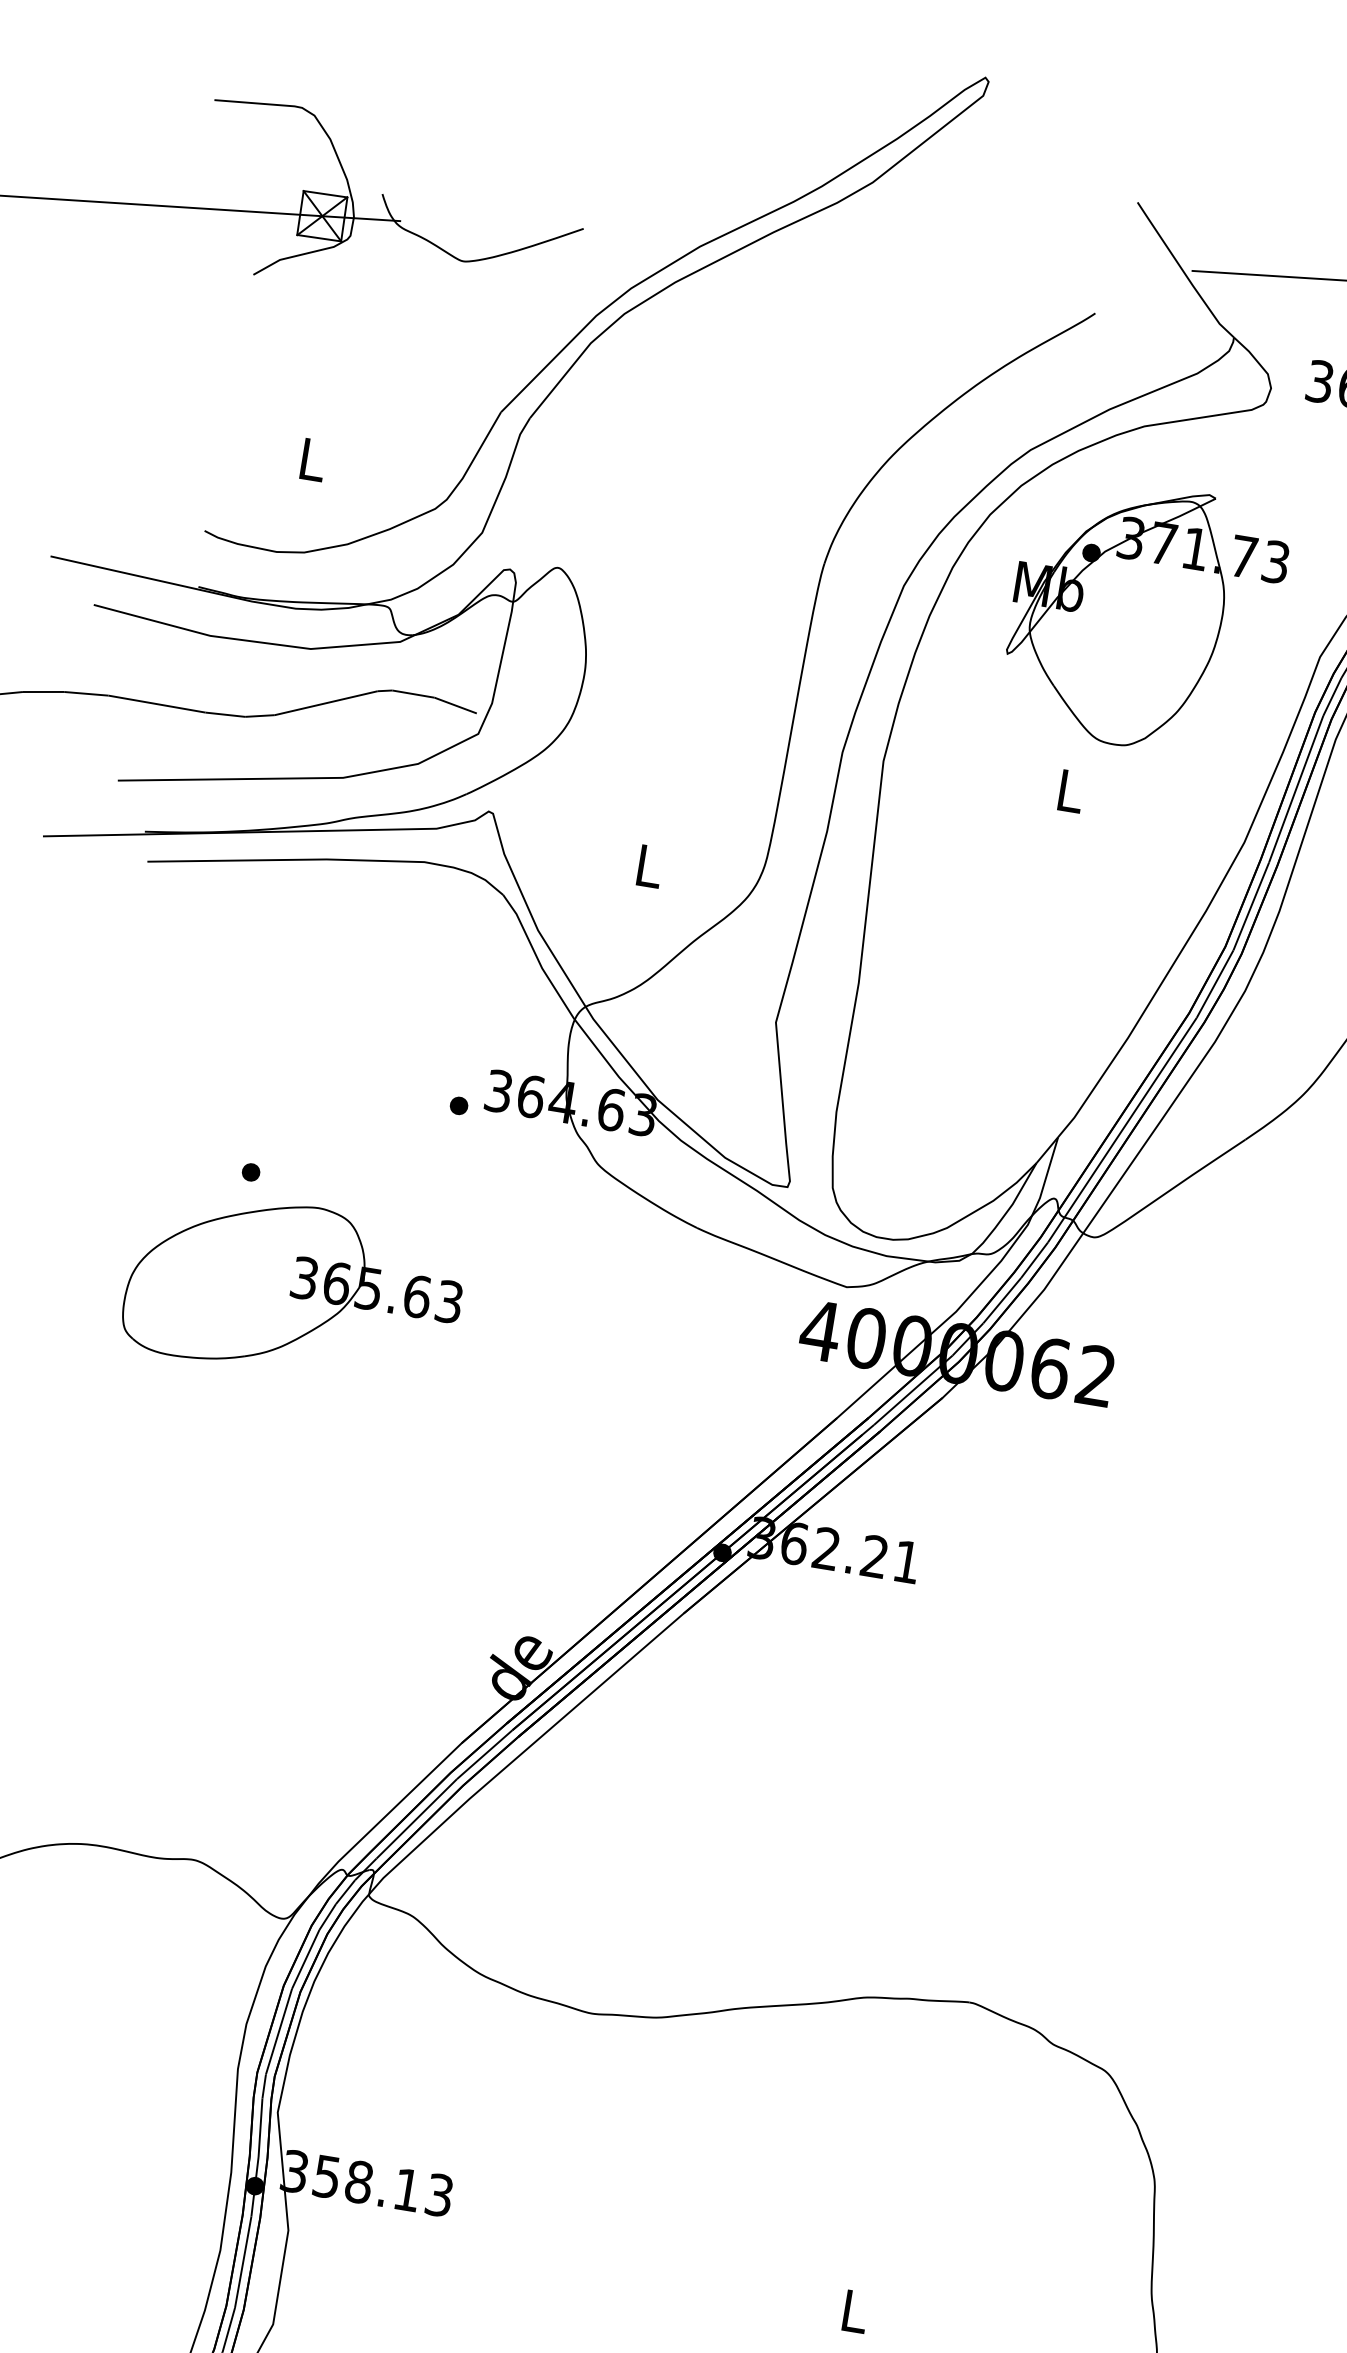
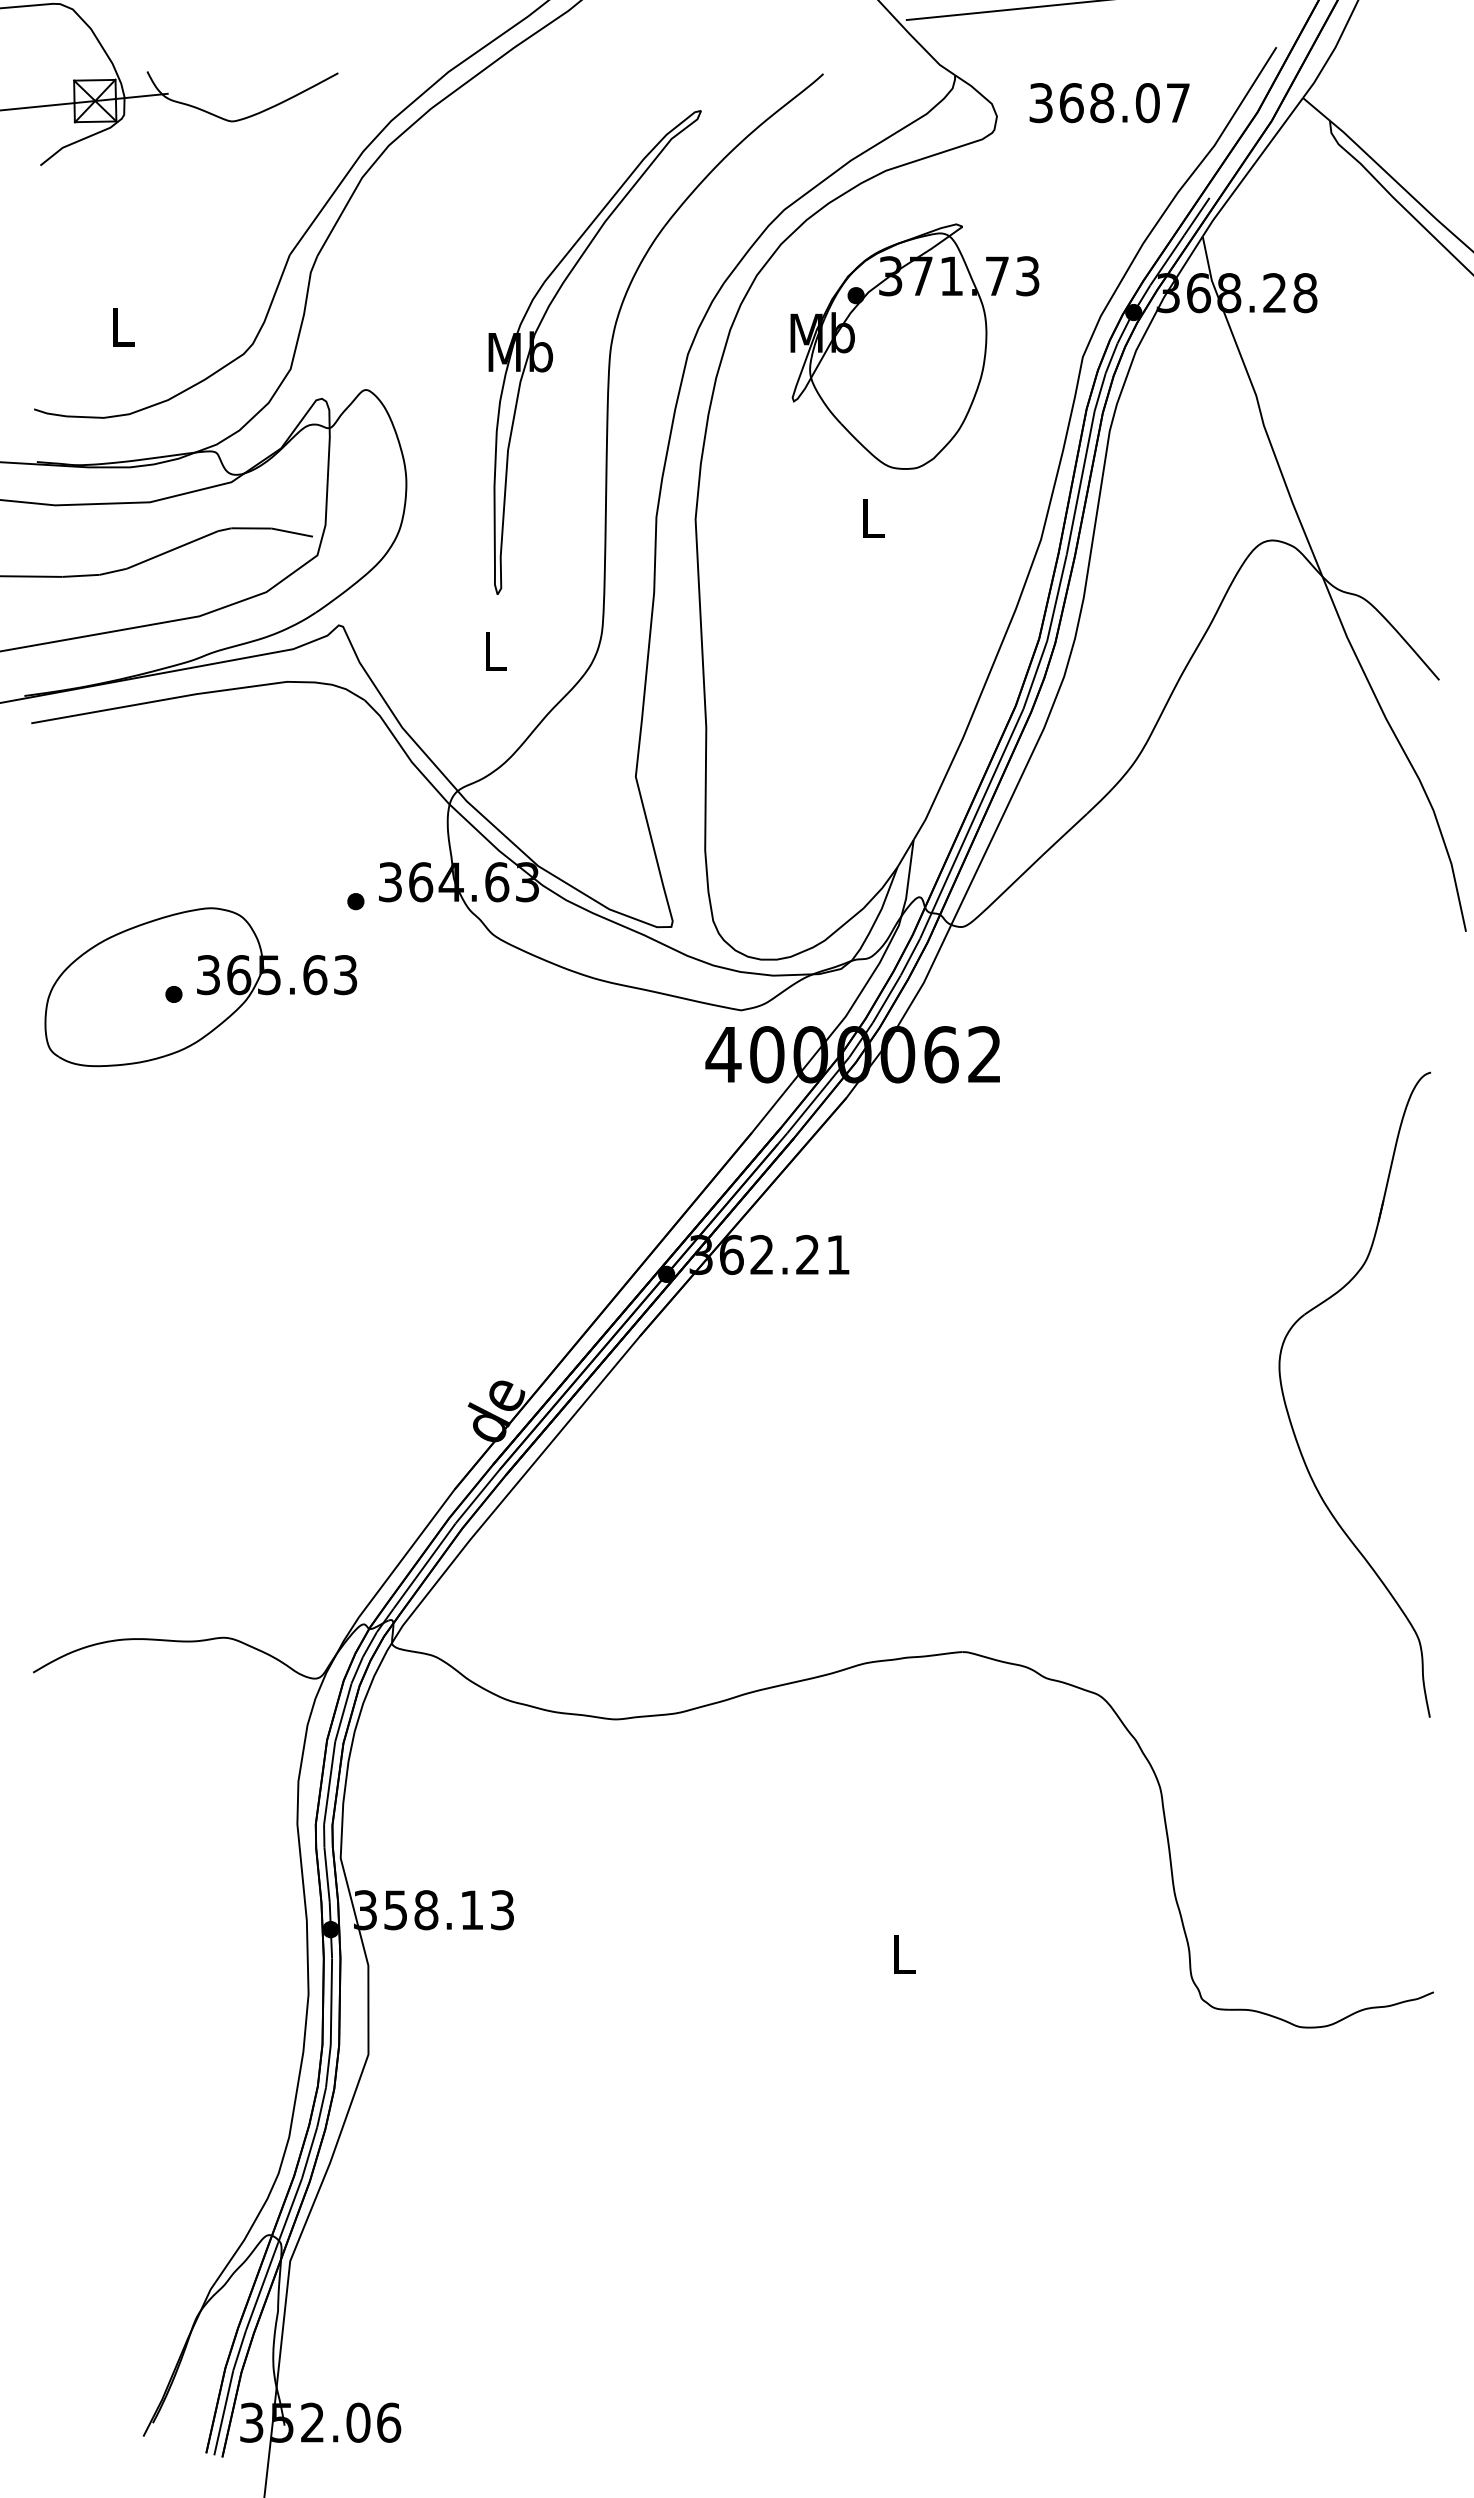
part: (761, 560) -> (552, 352), added
part: (294, 1290) -> (200, 987), moved

